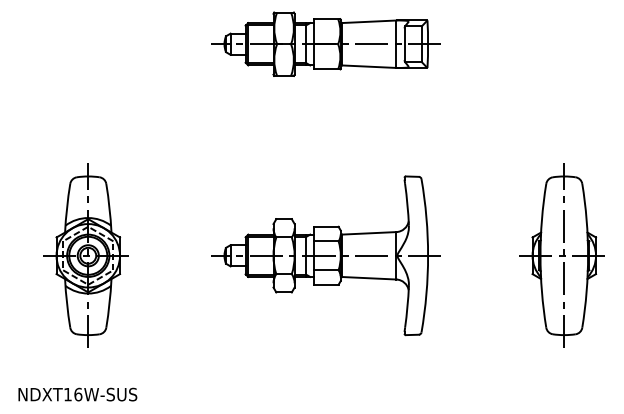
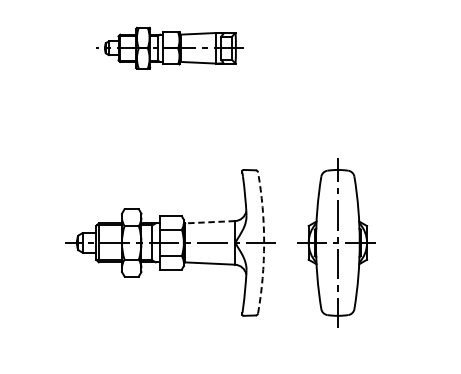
part: (325, 43) -> (169, 47), size x0.7
line: (368, 233) -> (209, 222), solid -> dashed
arc: (428, 255) -> (264, 242), solid -> dashed
part: (561, 255) -> (335, 242), moved

